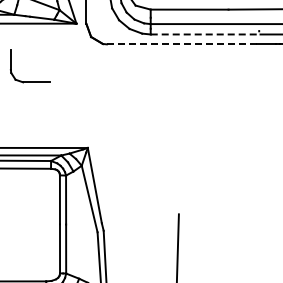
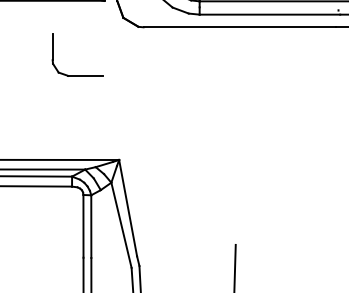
line: (205, 34) -> (269, 14), dashed -> solid
line: (181, 44) -> (239, 27), dashed -> solid
part: (30, 81) -> (77, 74), moved

